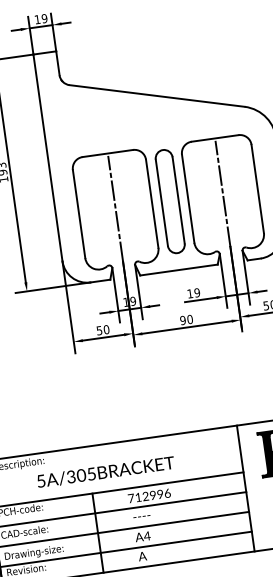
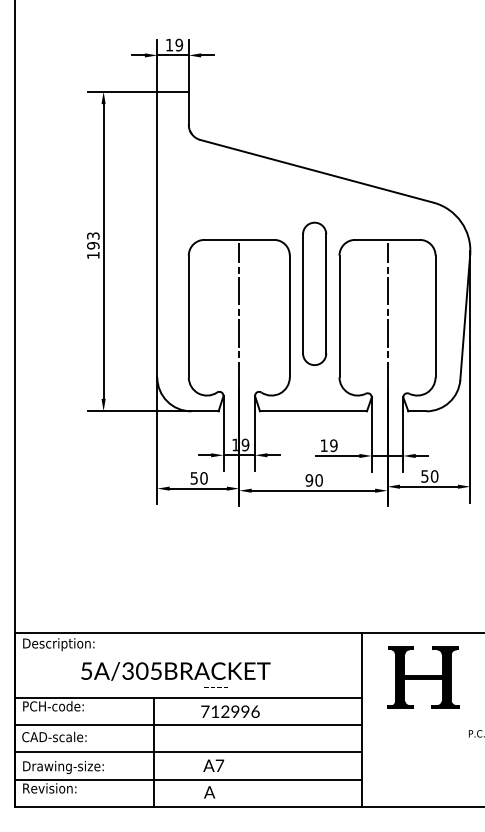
part: (170, 201) -> (314, 293), moved
text: (141, 516) -> (215, 687), moved
text: (147, 535) -> (219, 765), A4 -> A7

